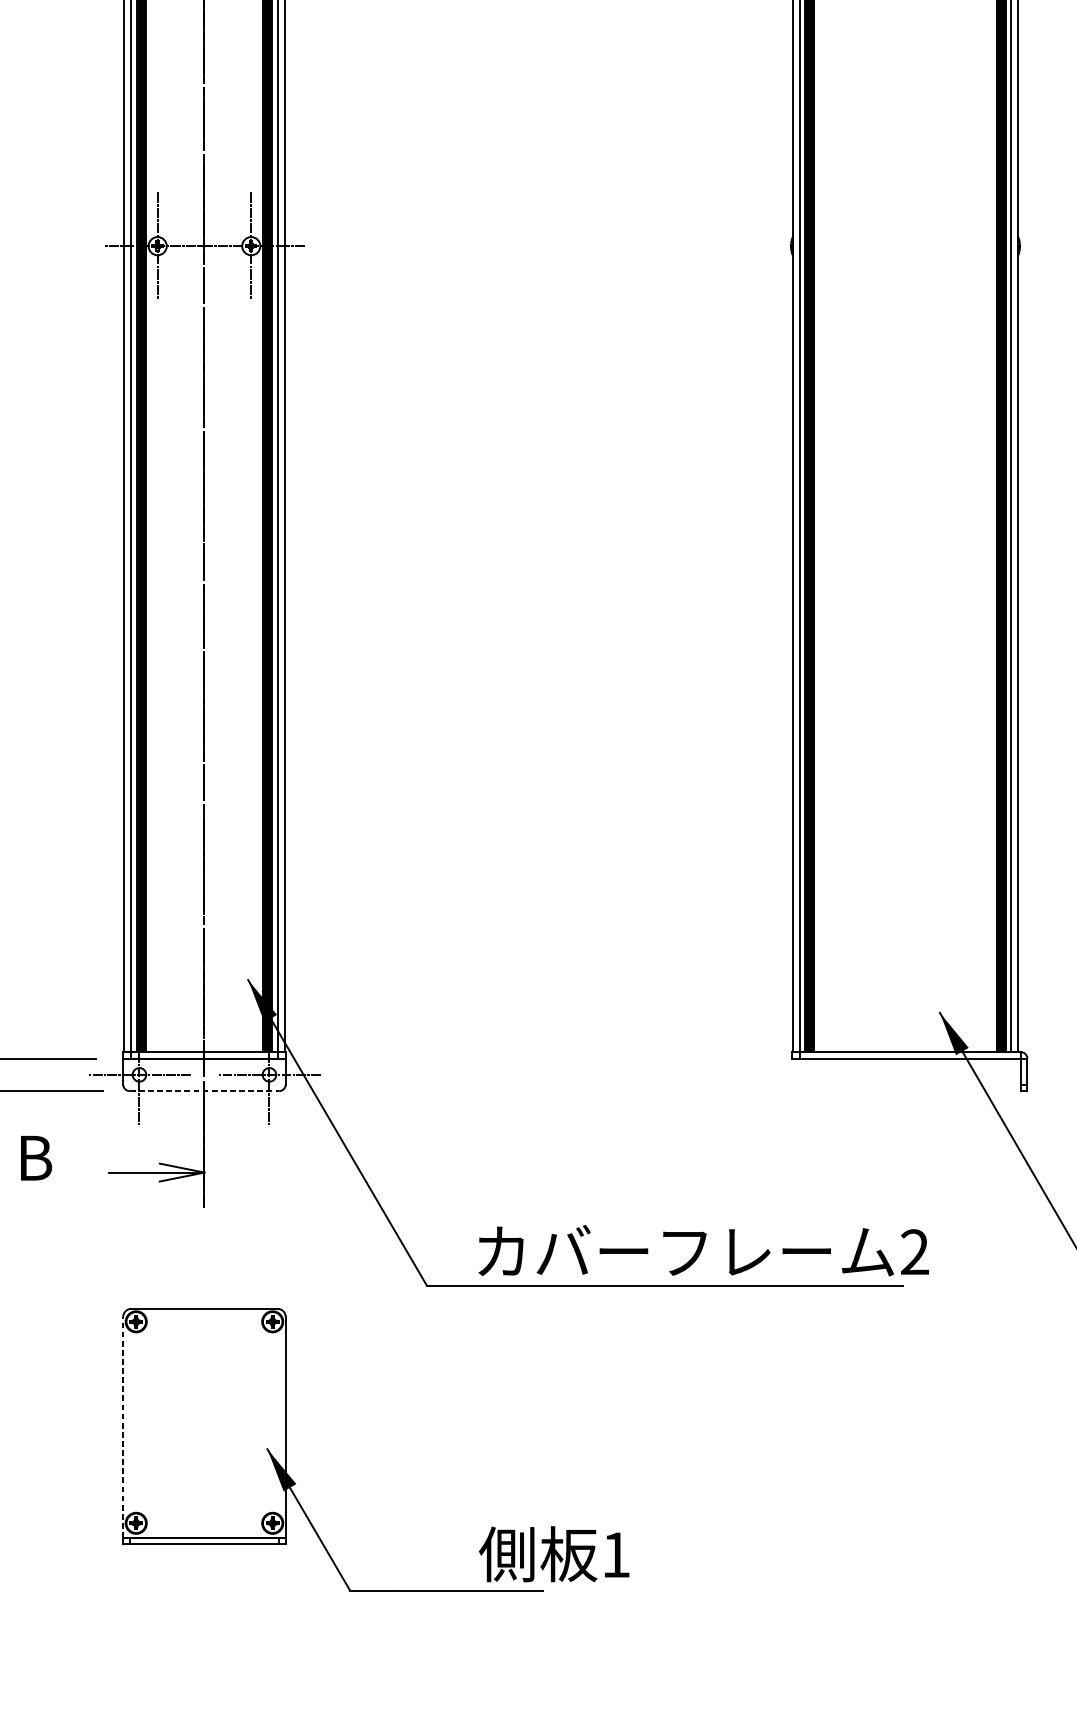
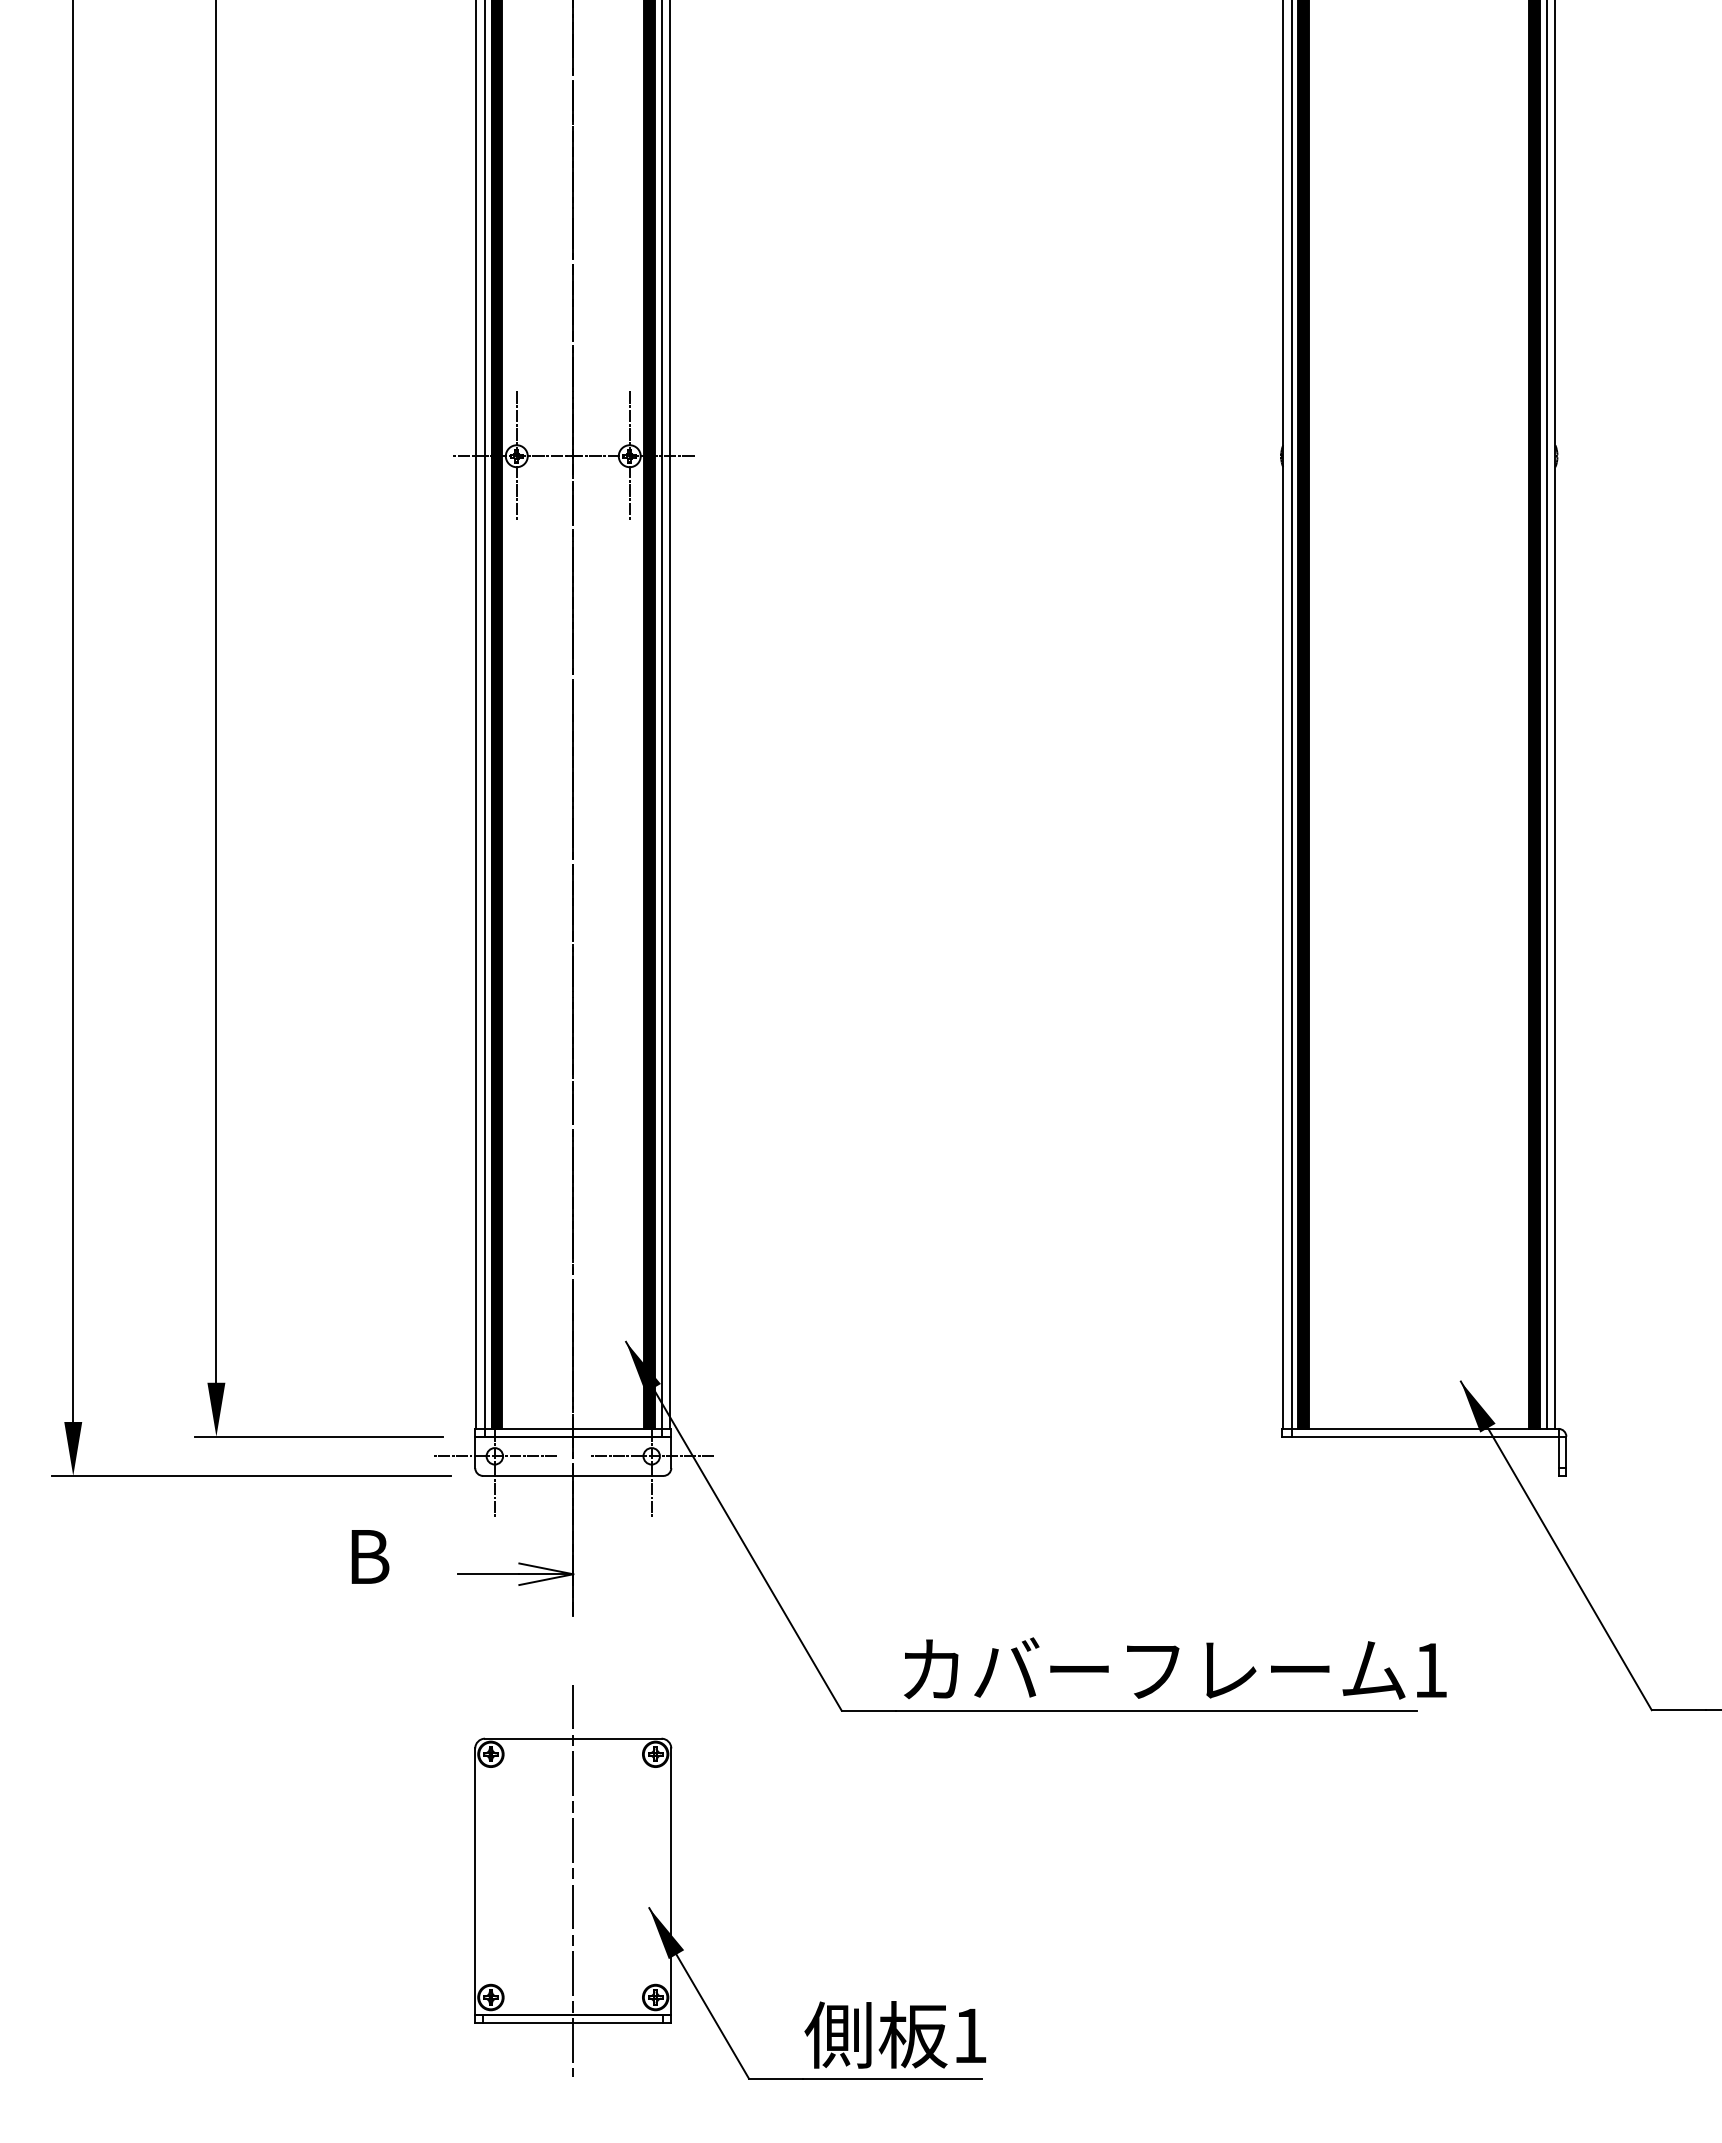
line: (204, 1090) -> (573, 1475), dashed -> solid
text: (914, 1251) -> (1430, 1669), 2 -> 1
line: (204, 1426) -> (573, 1880), added
line: (123, 1427) -> (475, 1881), dashed -> solid
text: (554, 1553) -> (895, 2034), moved

